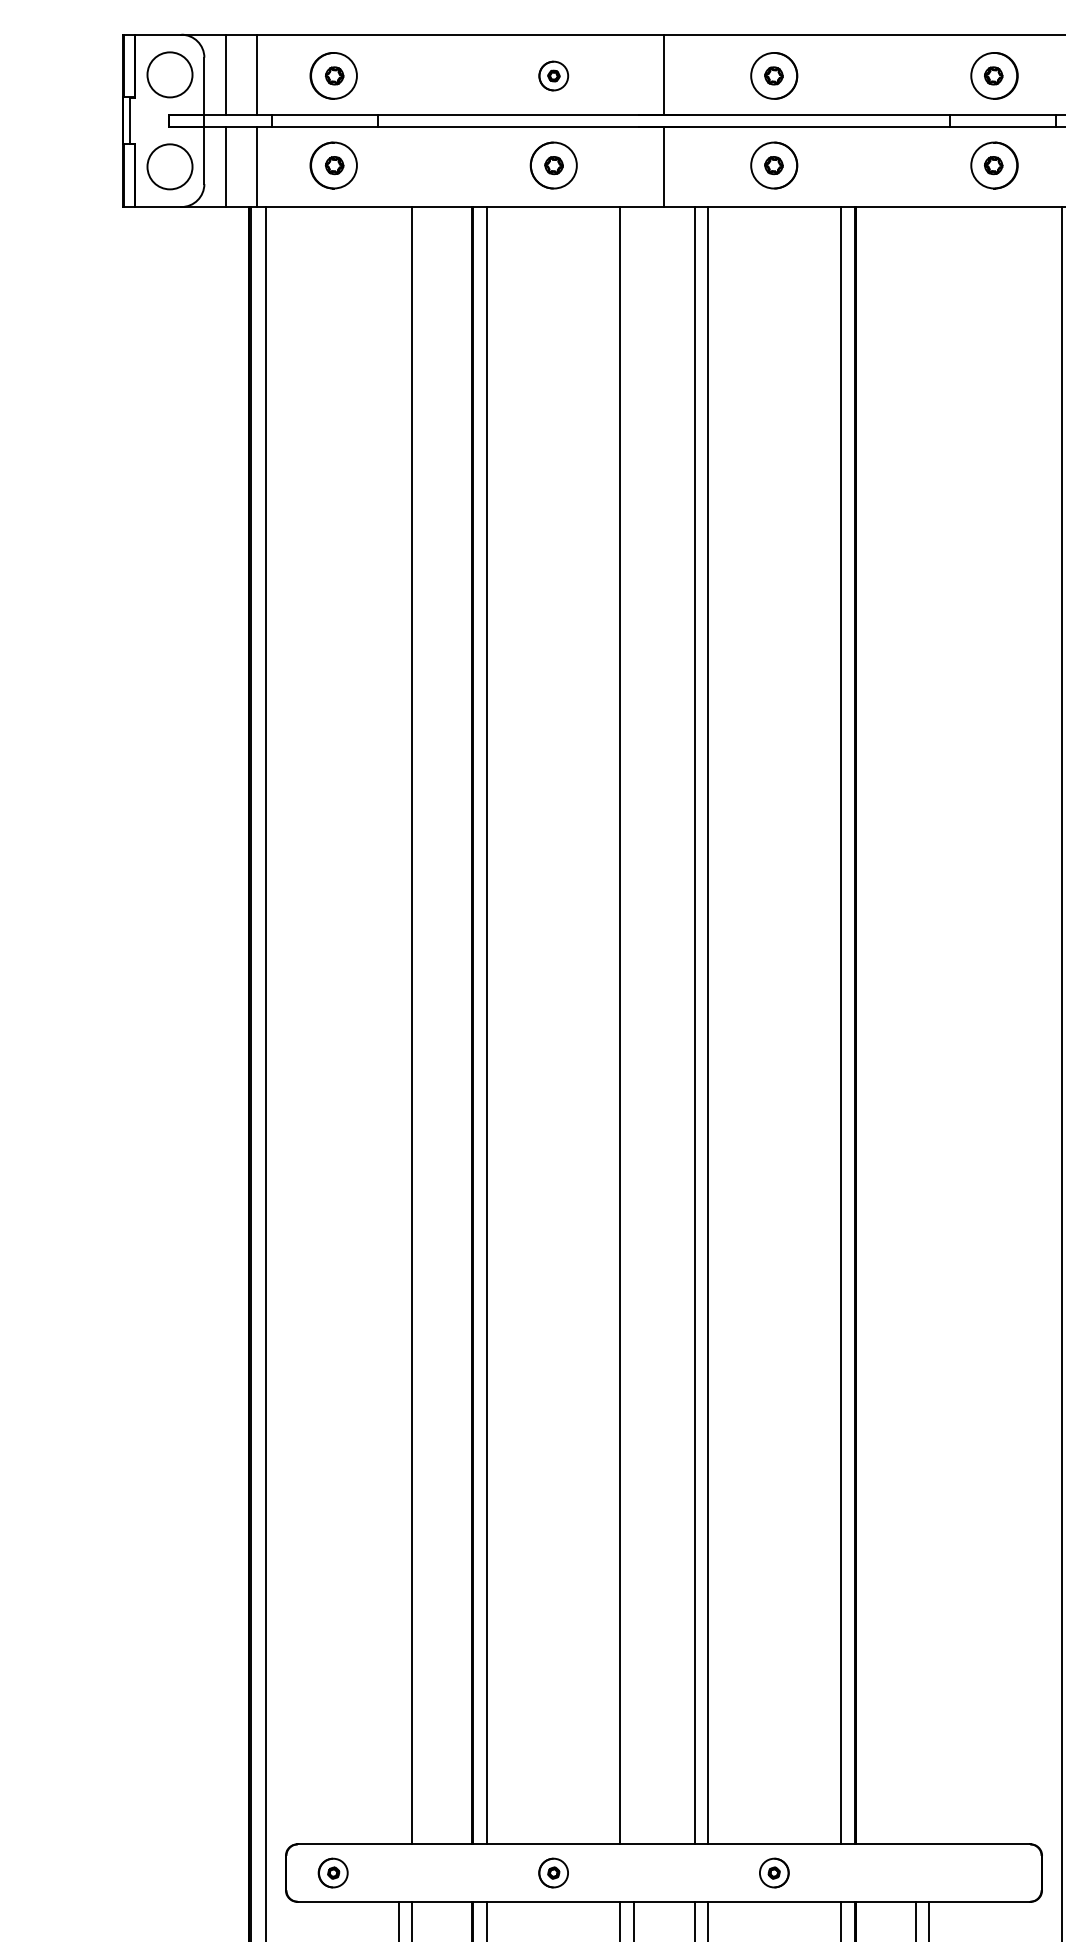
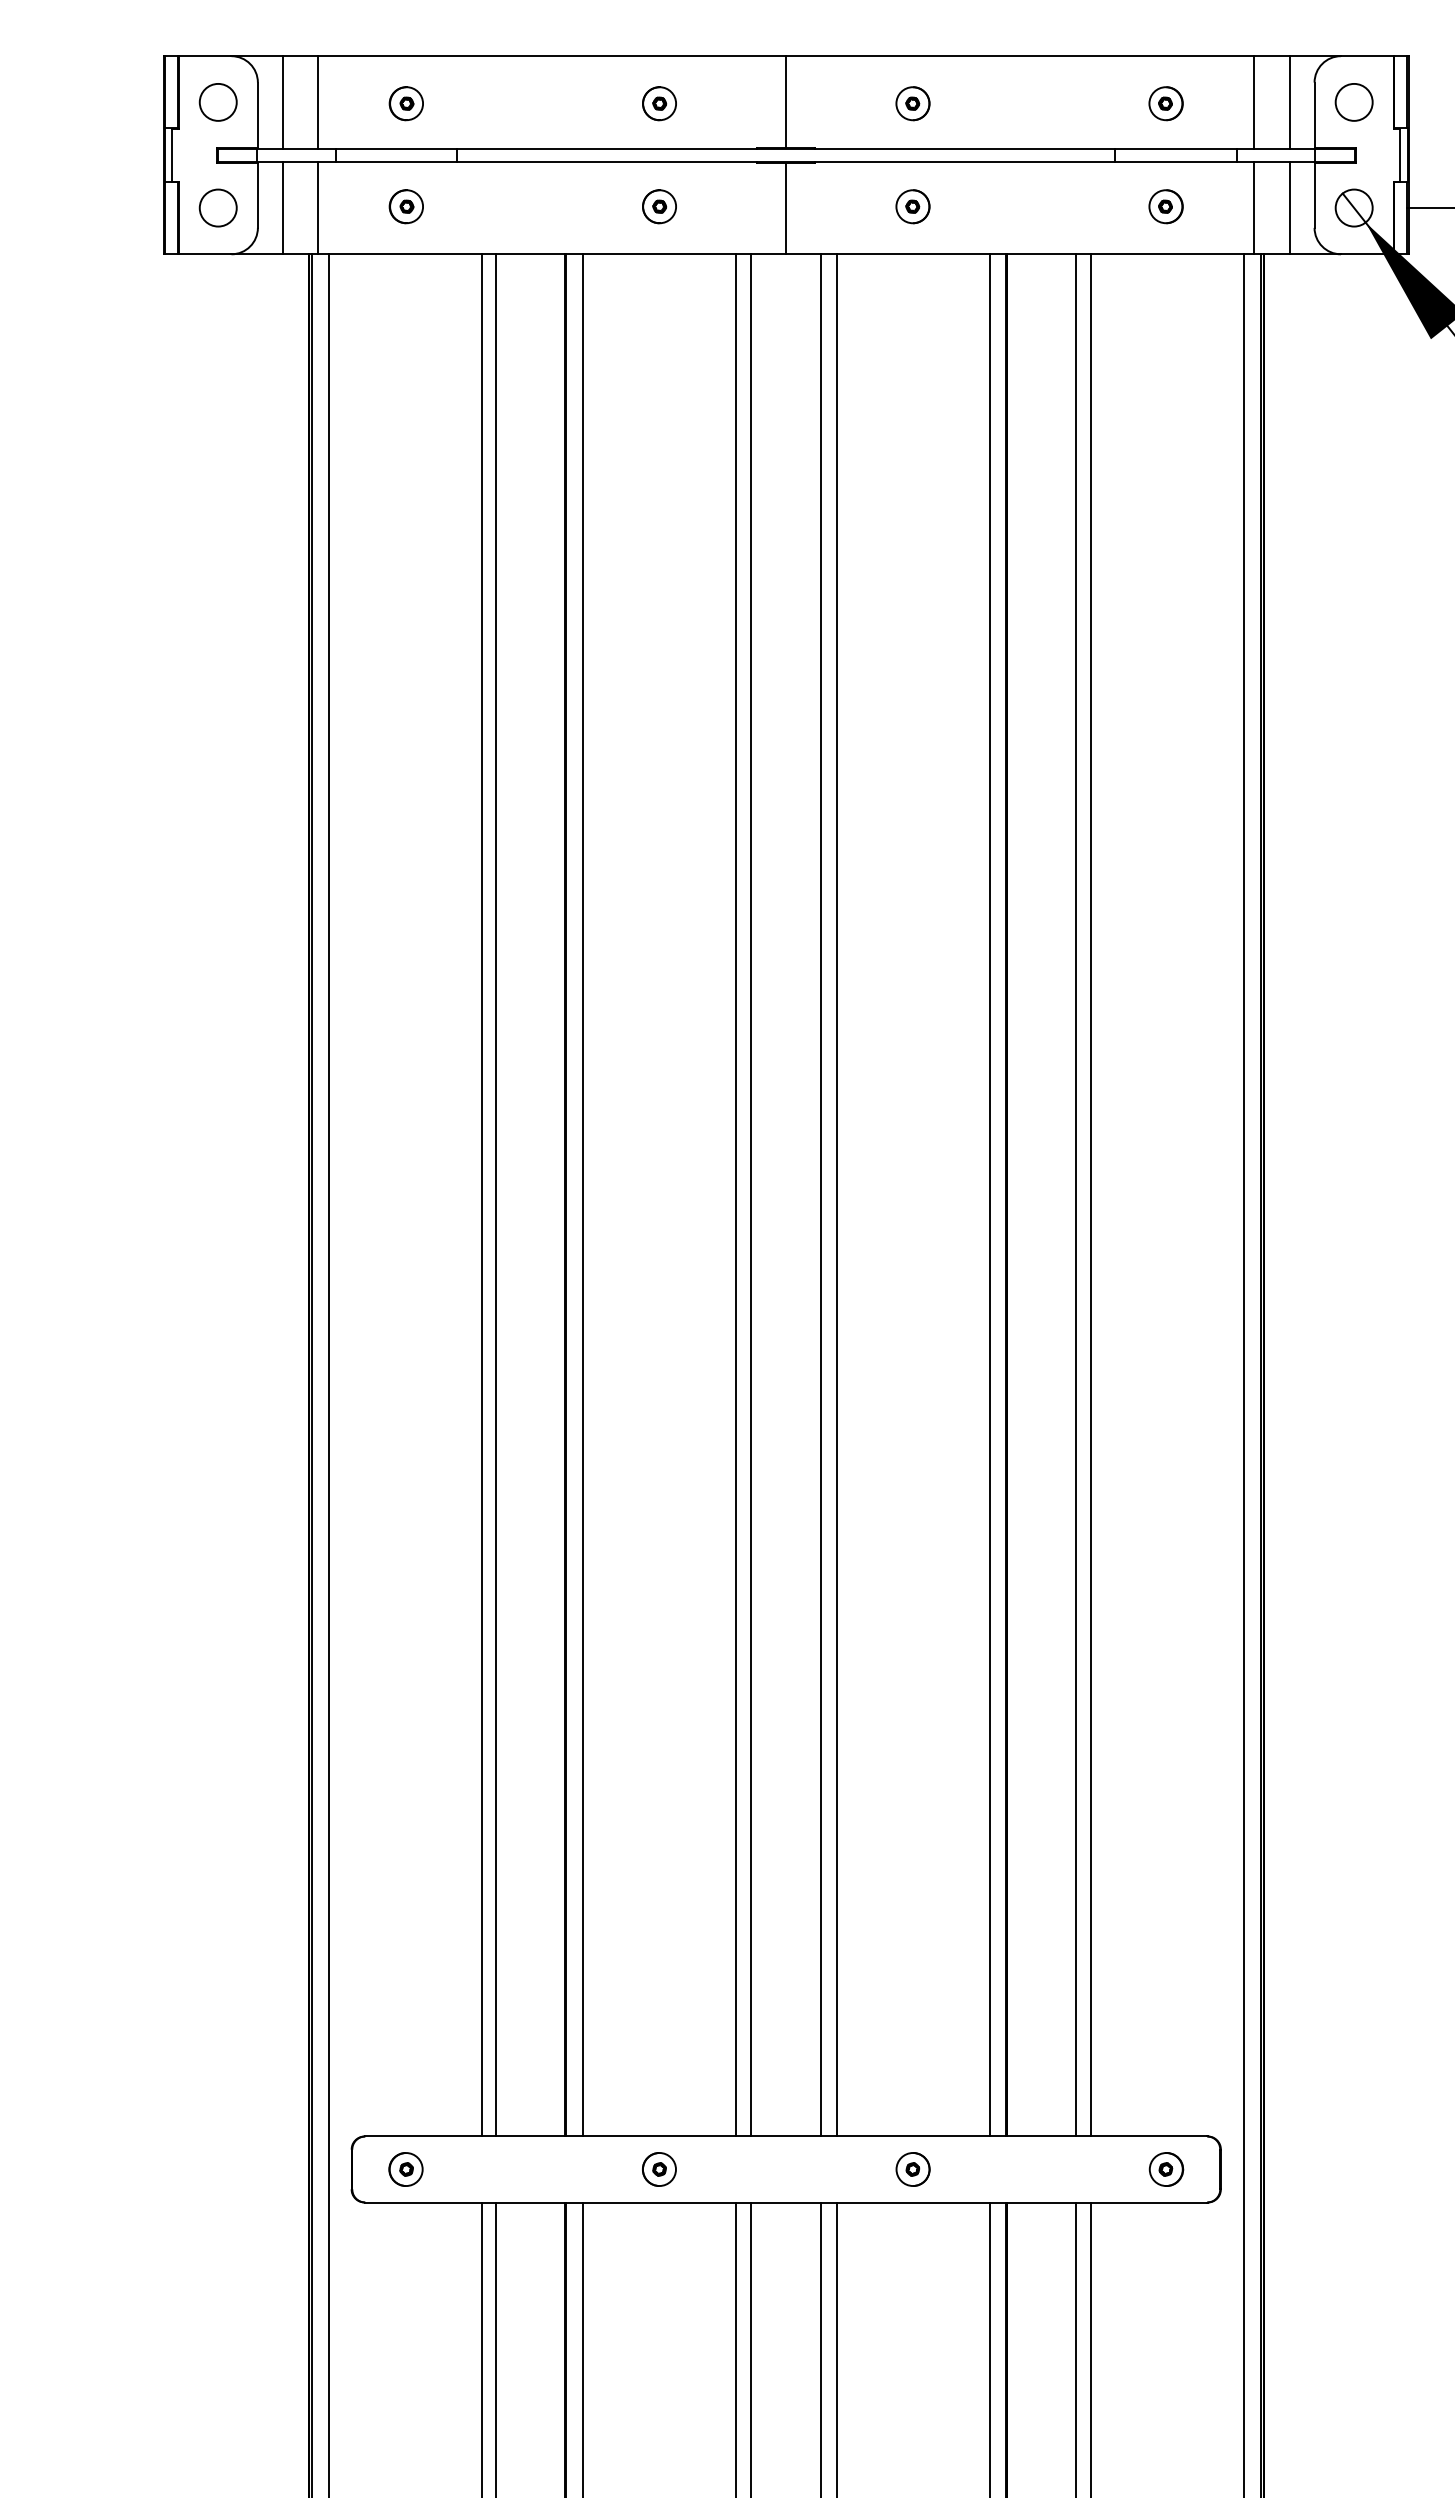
circle: (169, 75) -> (217, 102), size x0.71
part: (332, 75) -> (405, 103), size x0.62
part: (773, 75) -> (912, 103), size x0.62
part: (993, 75) -> (1165, 103), size x0.62
part: (332, 165) -> (405, 206), size x0.62
part: (553, 165) -> (659, 206), size x0.62
part: (773, 165) -> (912, 206), size x0.62
part: (993, 165) -> (1165, 206), size x0.62
circle: (169, 166) -> (217, 207), size x0.71
line: (398, 1025) -> (481, 1195), added
line: (633, 1025) -> (751, 1195), added
line: (916, 1025) -> (1076, 1195), added
line: (928, 1025) -> (1090, 1195), added
part: (994, 1873) -> (1166, 2169), added

